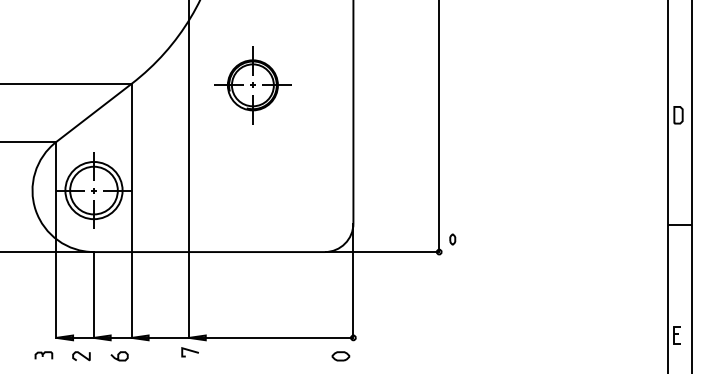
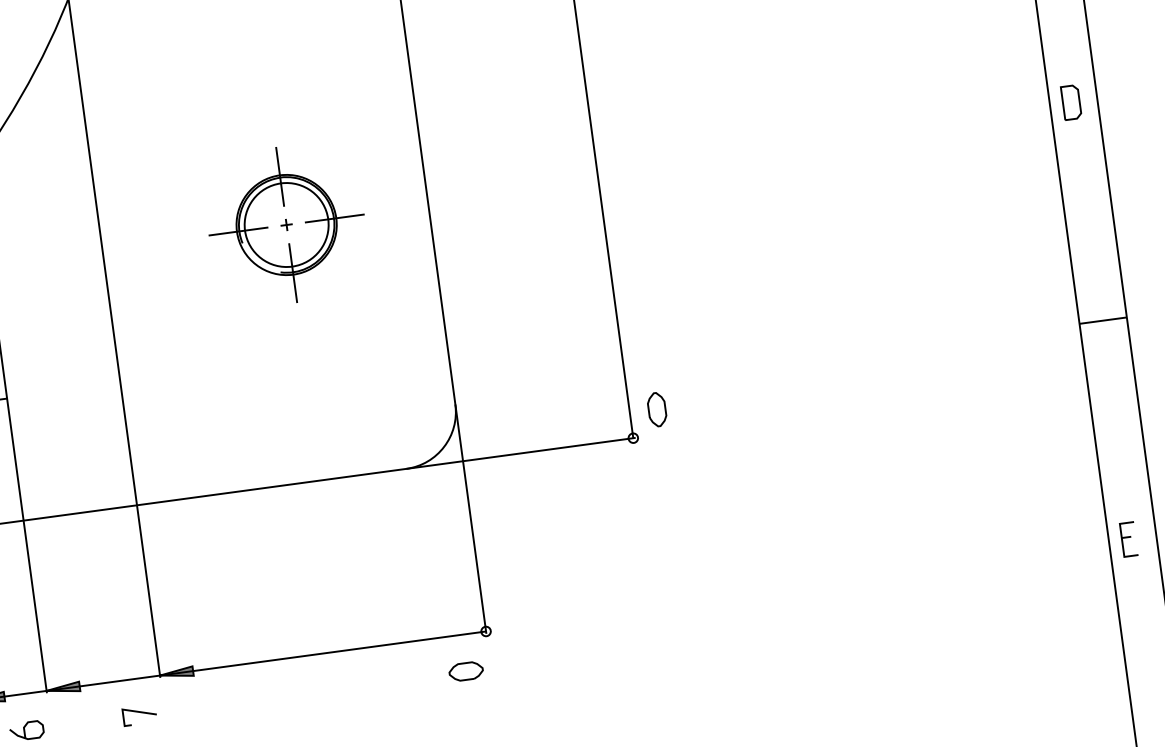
part: (252, 85) -> (285, 225), moved
part: (452, 239) -> (656, 409), size x1.67
line: (189, 351) -> (137, 714), moved

